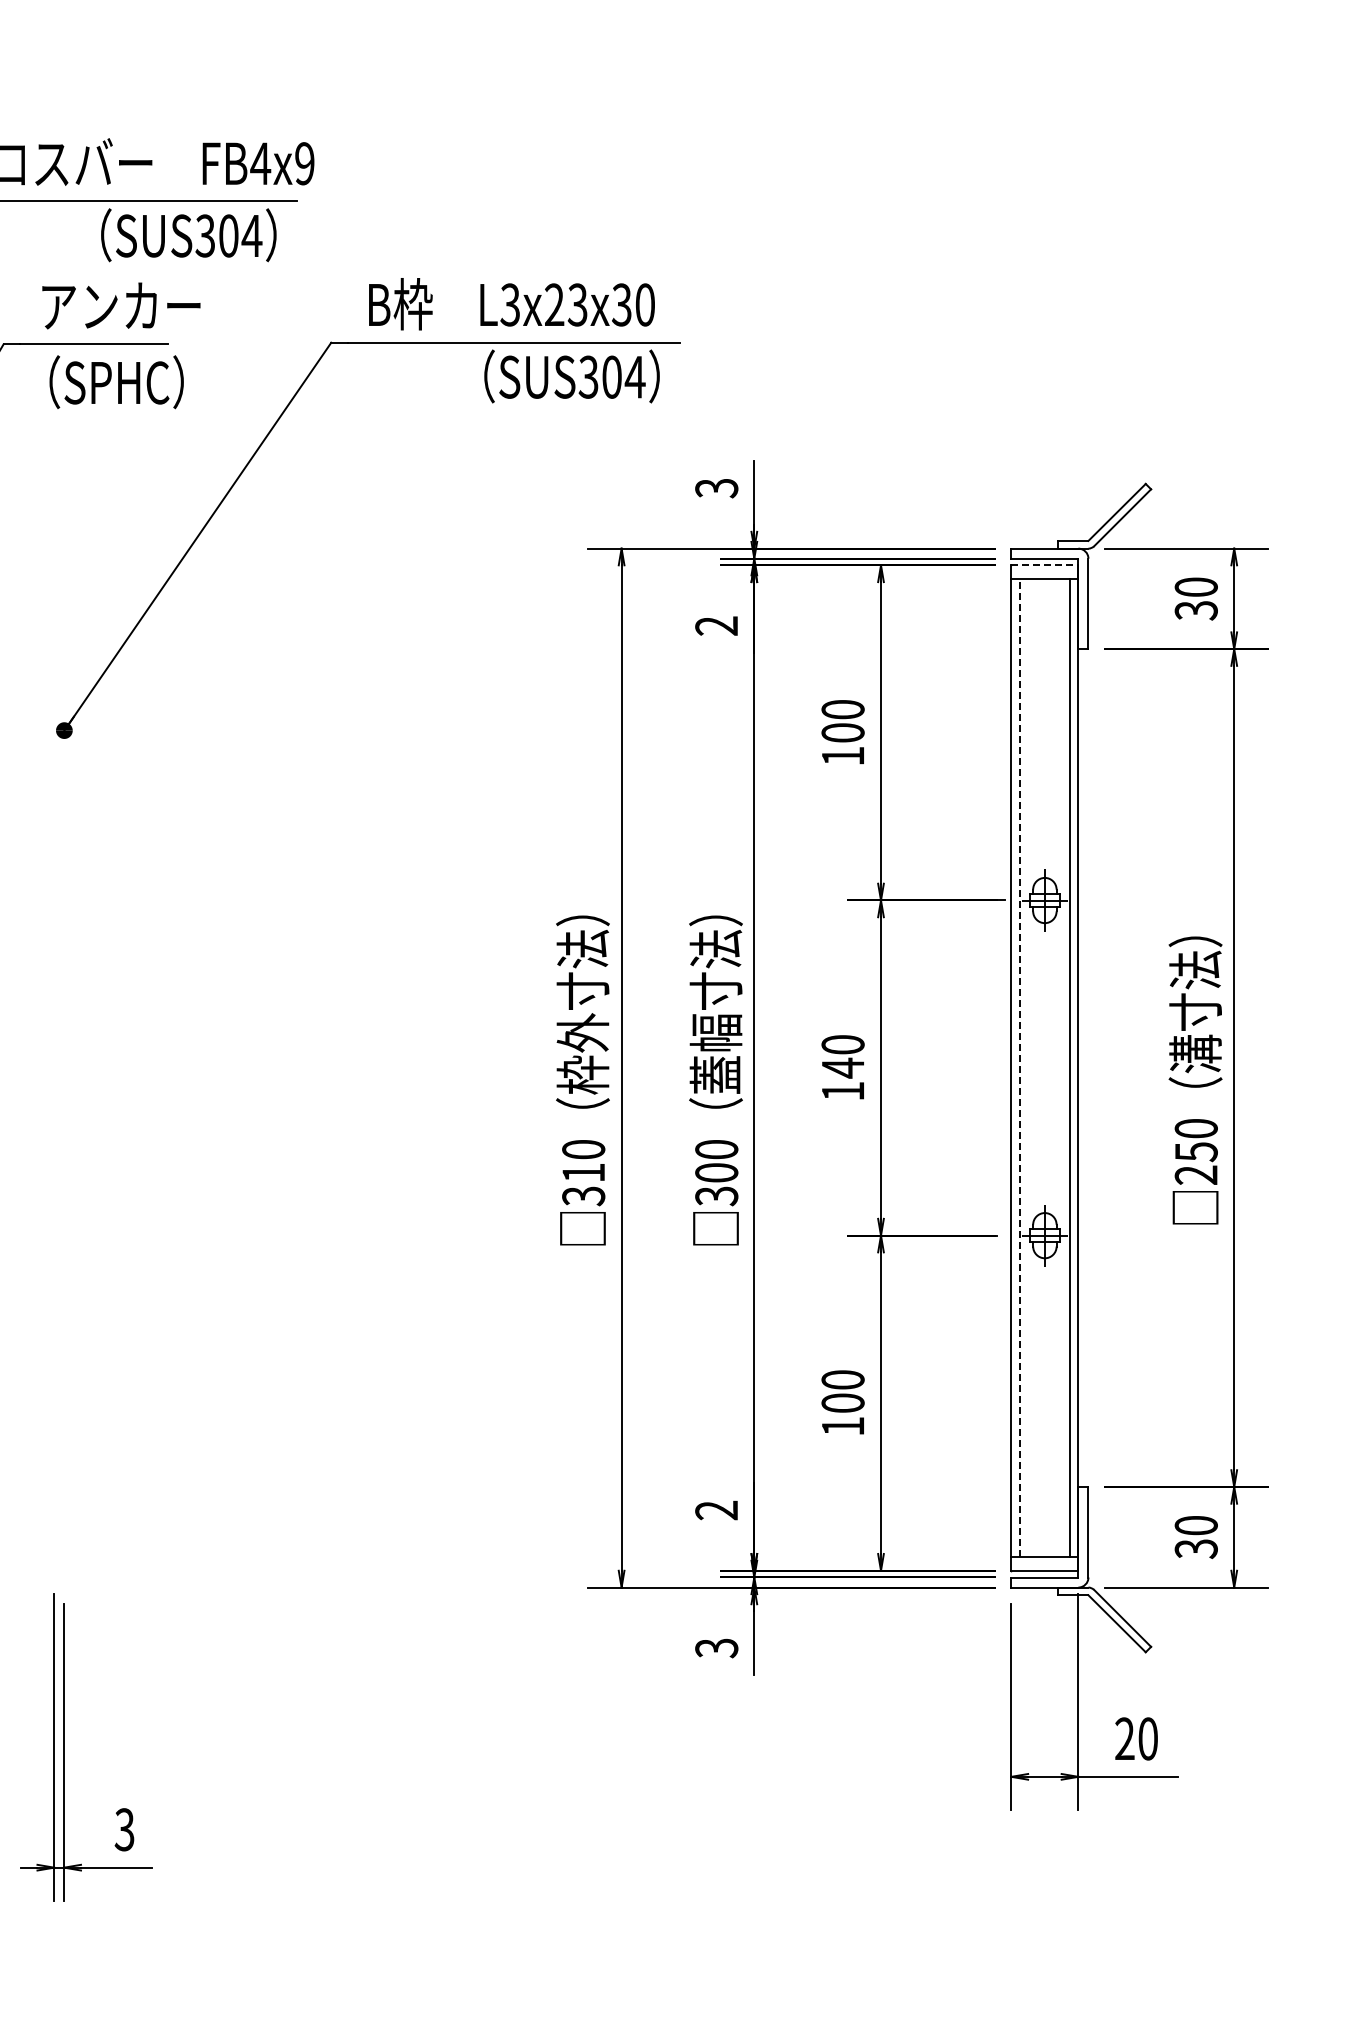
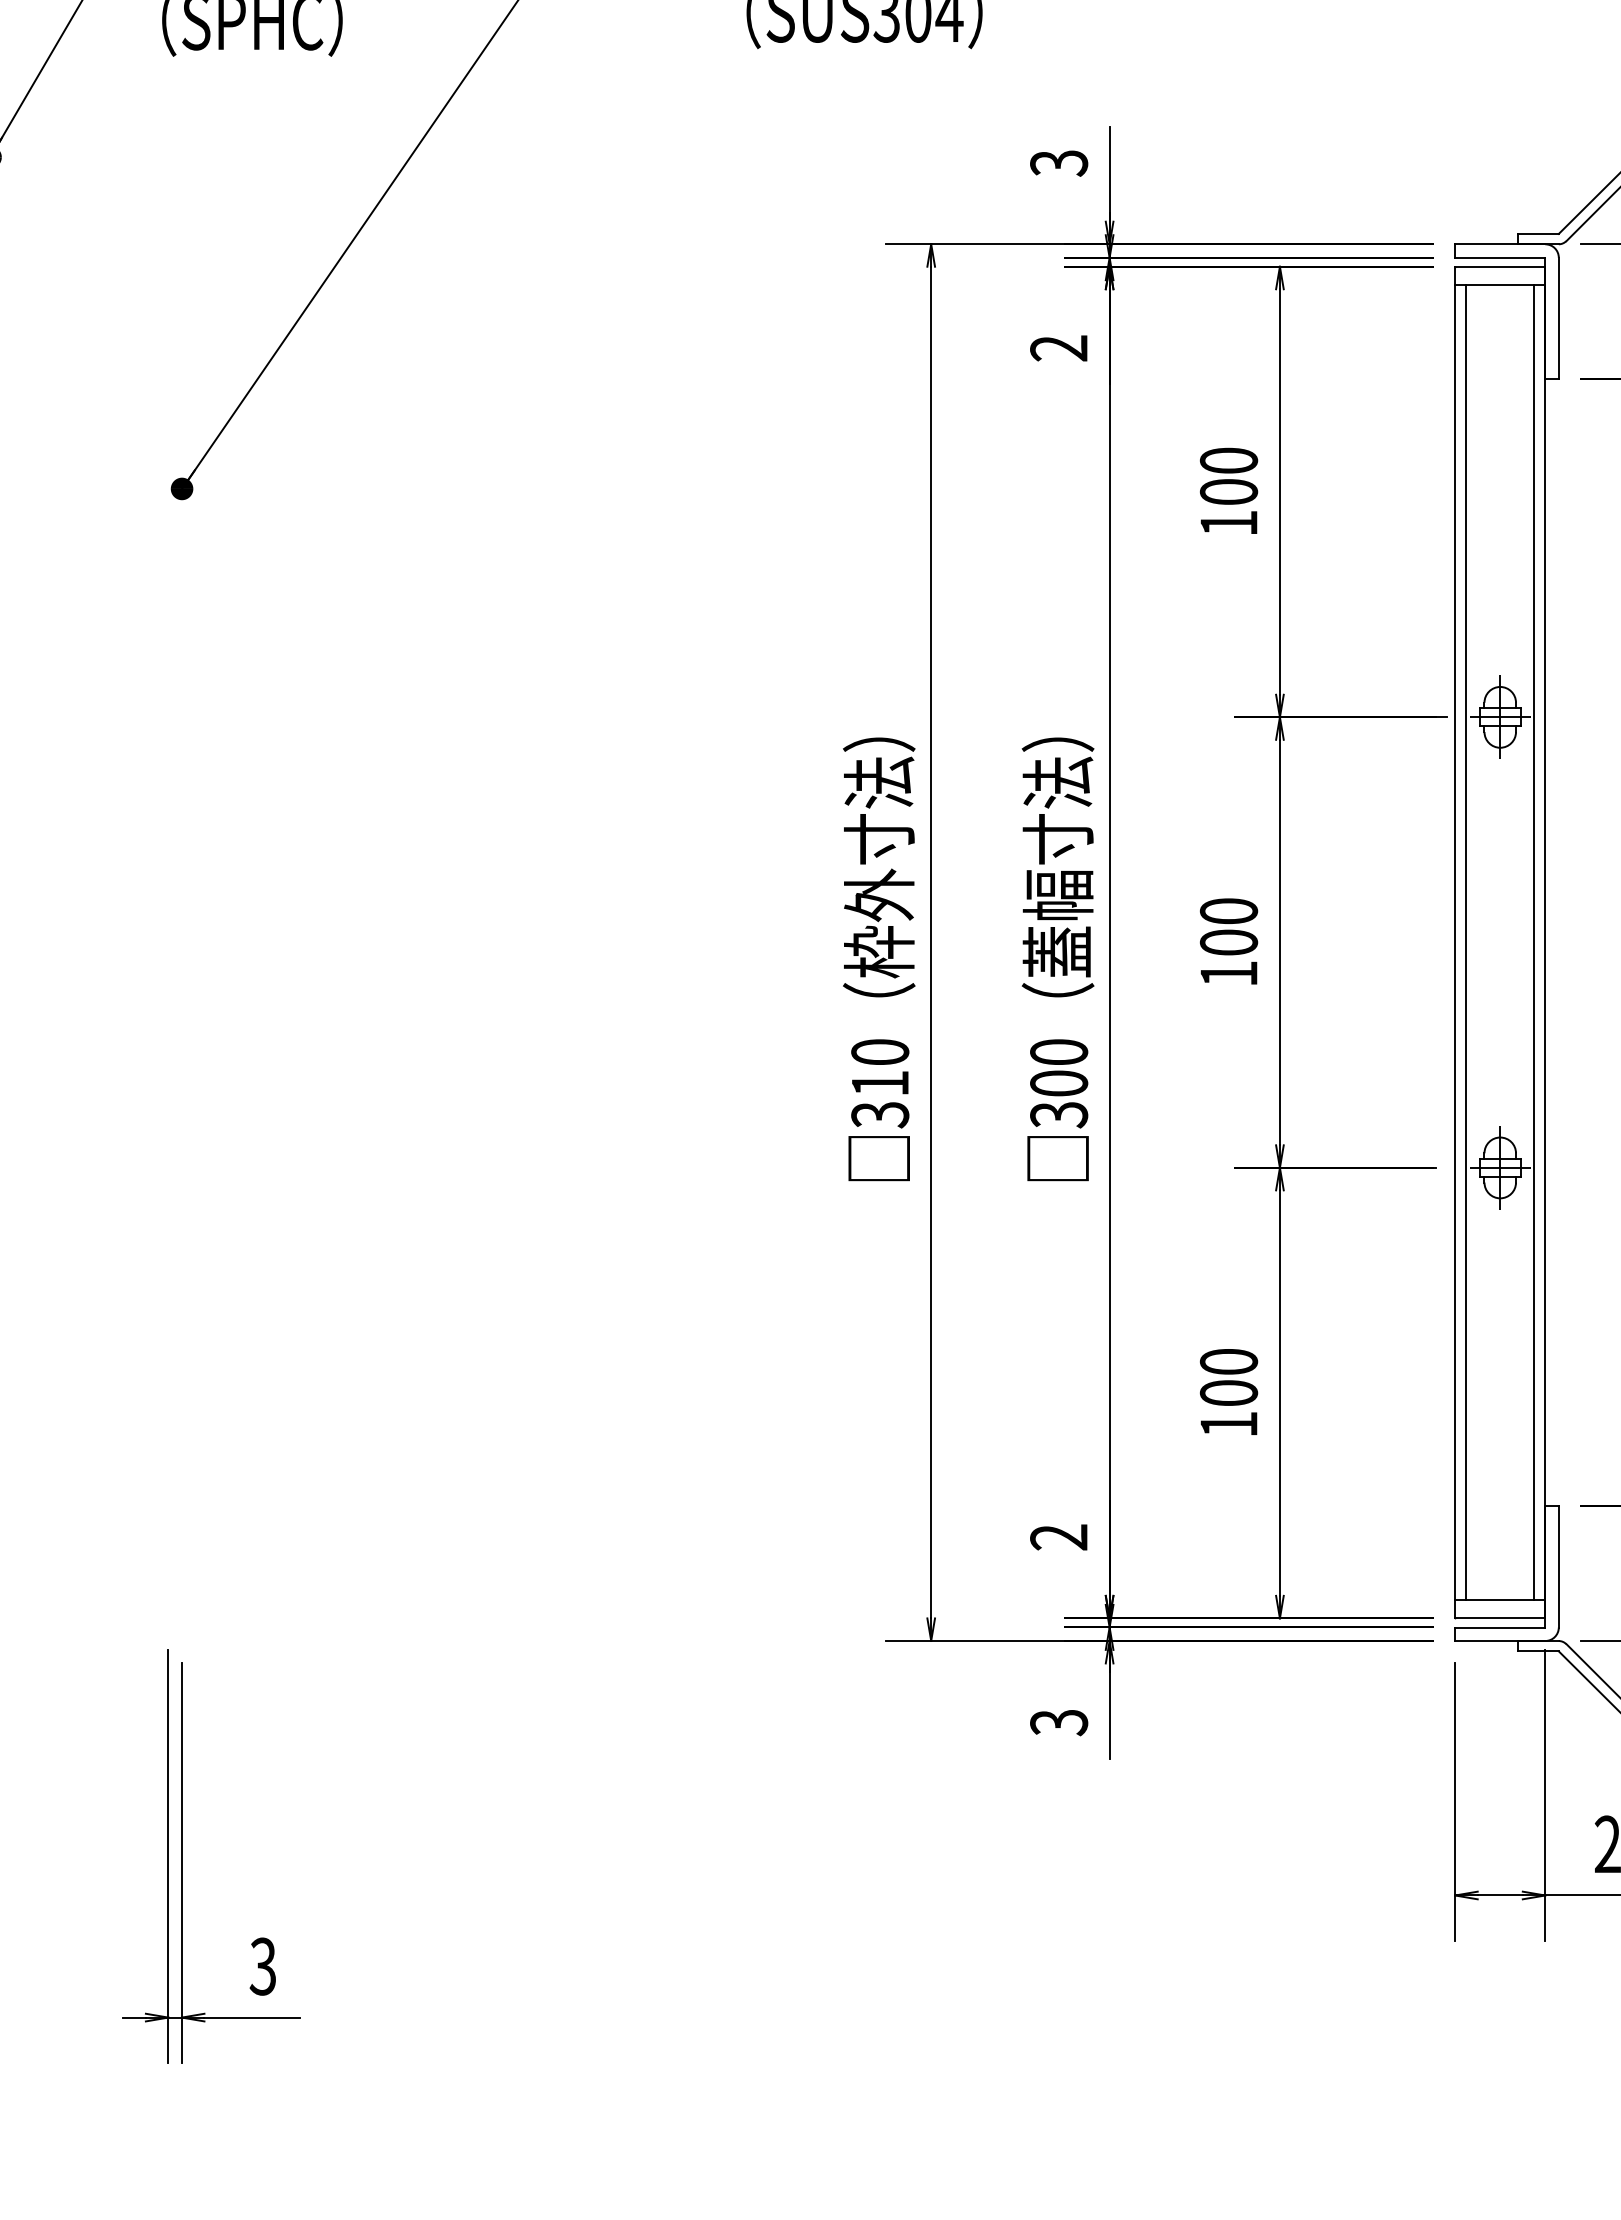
line: (1044, 565) -> (1499, 266), dashed -> solid
text: (842, 1067) -> (1228, 941), 140 -> 100
line: (1019, 1067) -> (1466, 941), dashed -> solid

